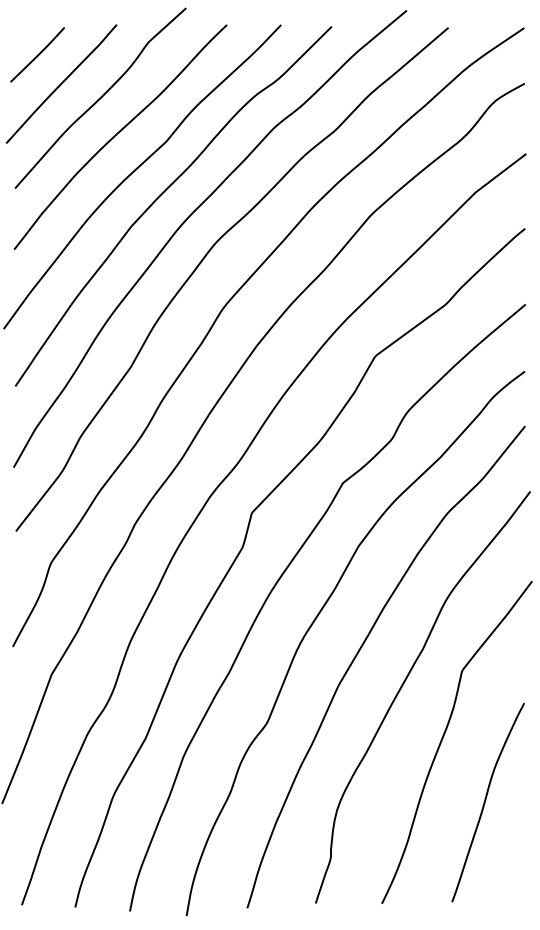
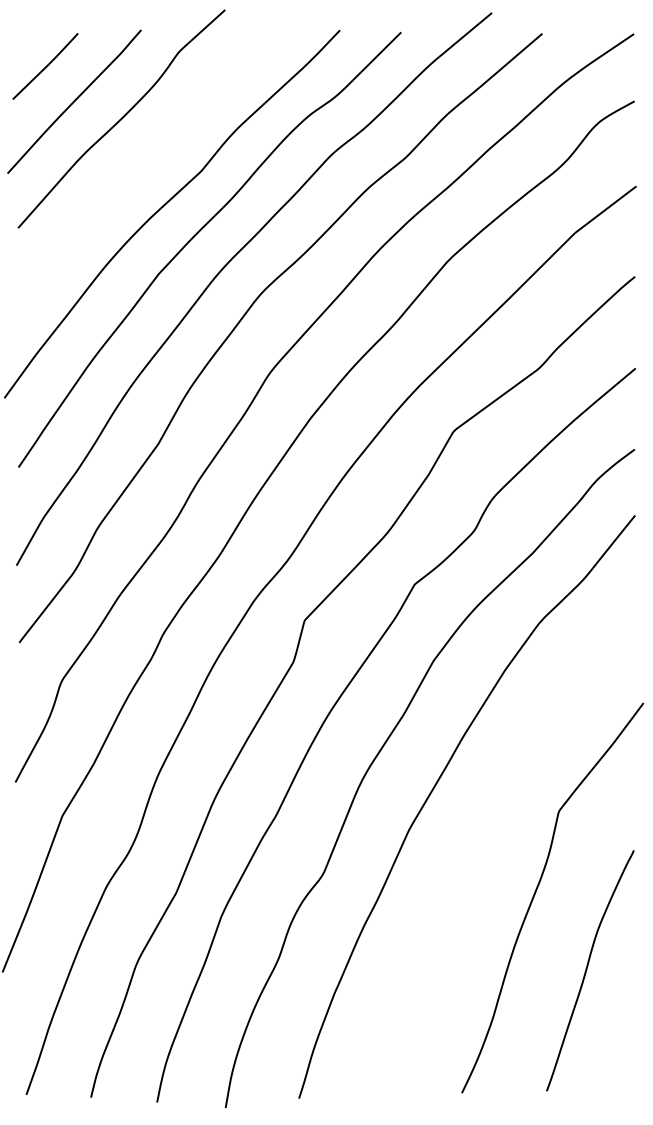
curve: (118, 134) -> (143, 162), removed
curve: (402, 687) -> (486, 831), removed

